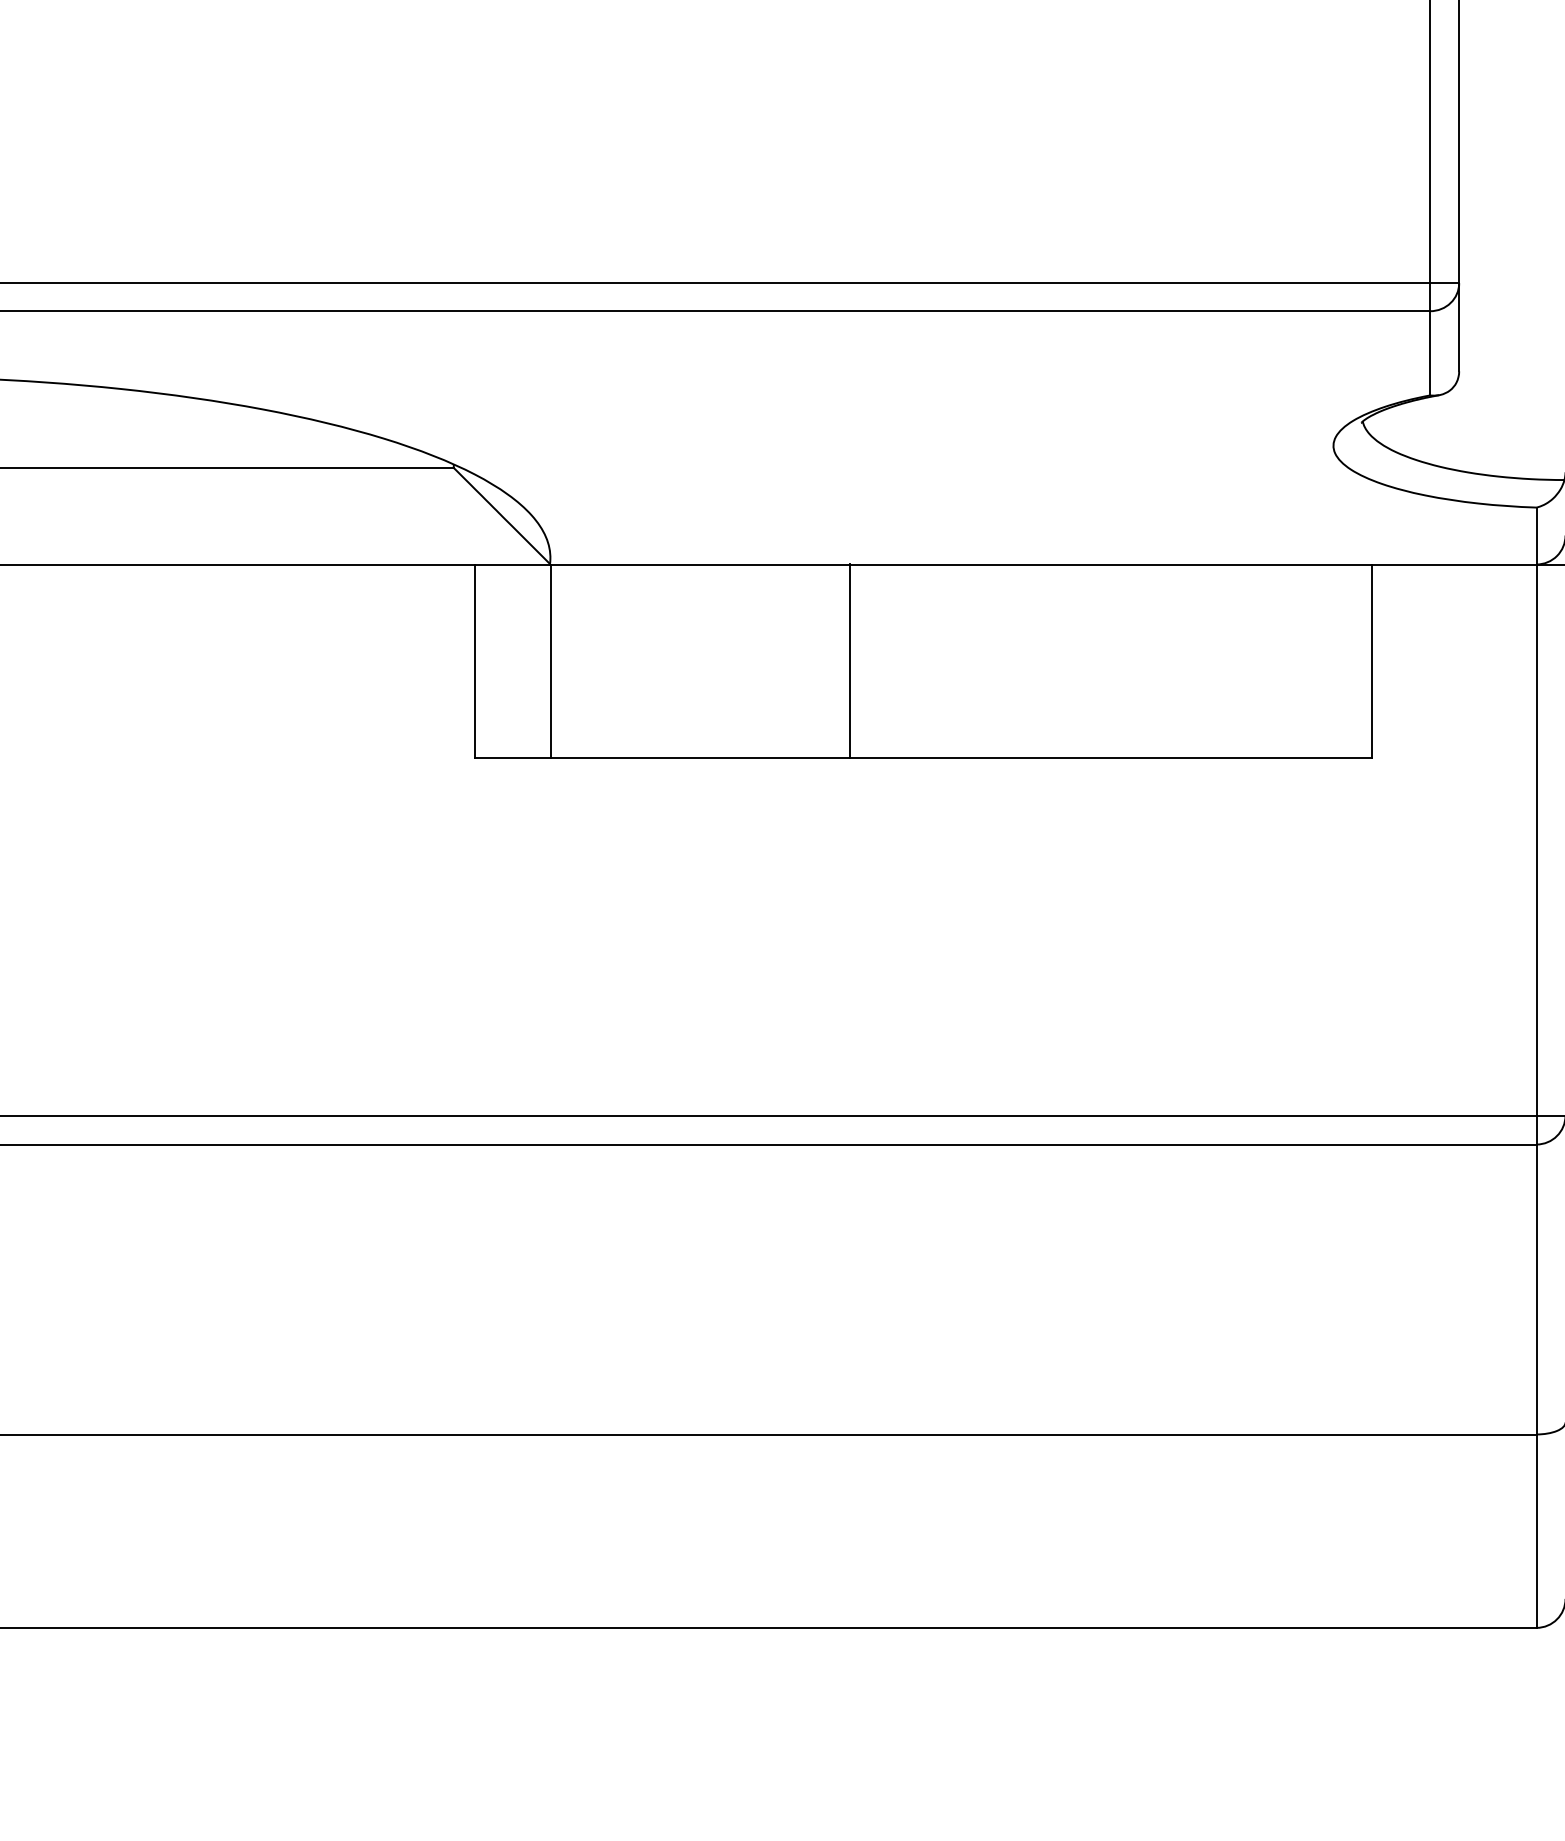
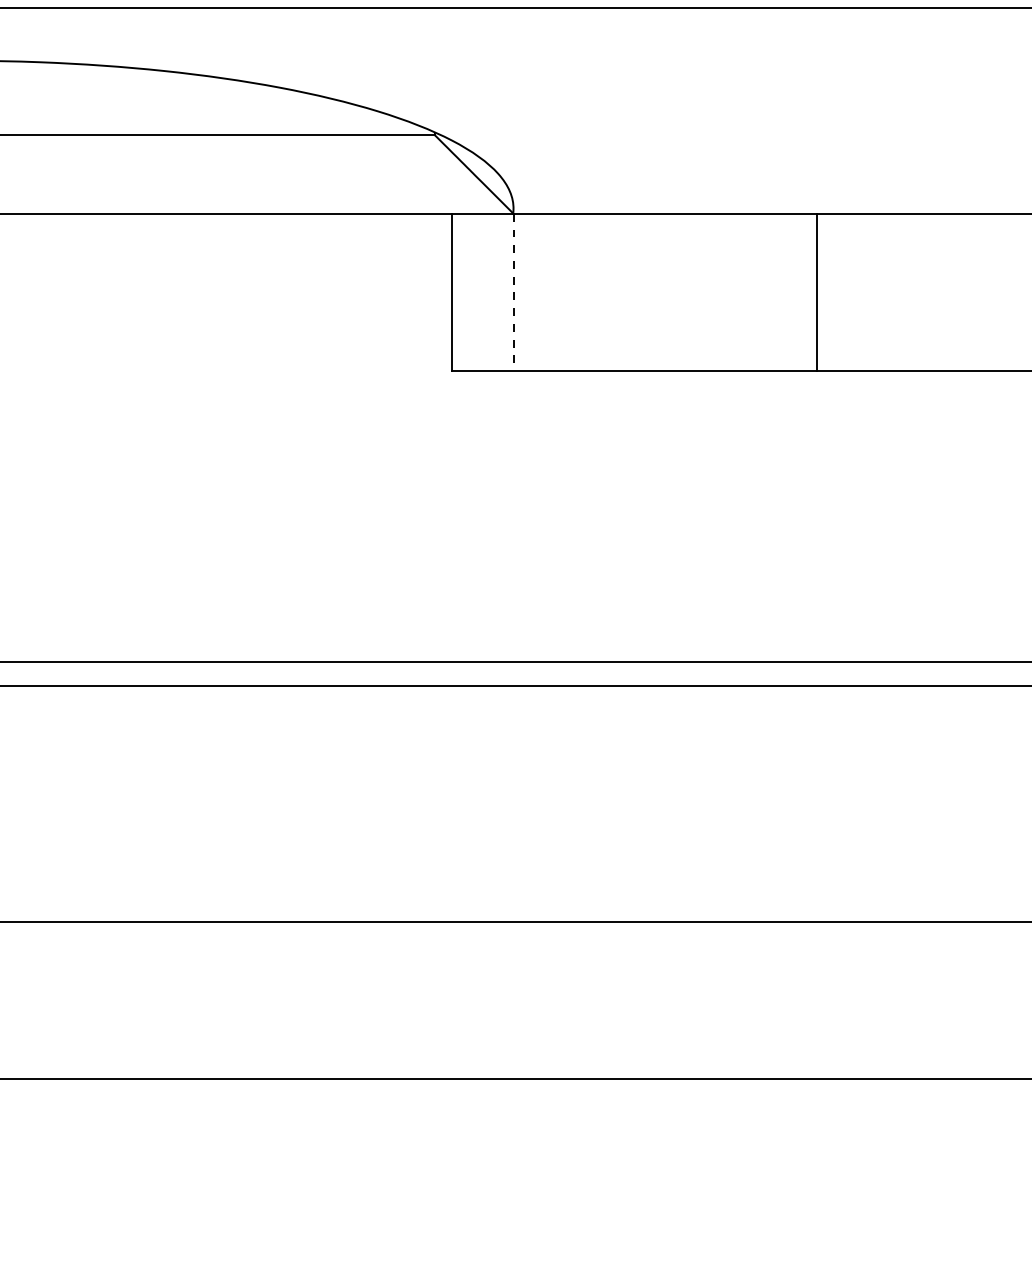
line: (850, 660) -> (817, 291), moved
line: (550, 661) -> (513, 292), solid -> dashed

